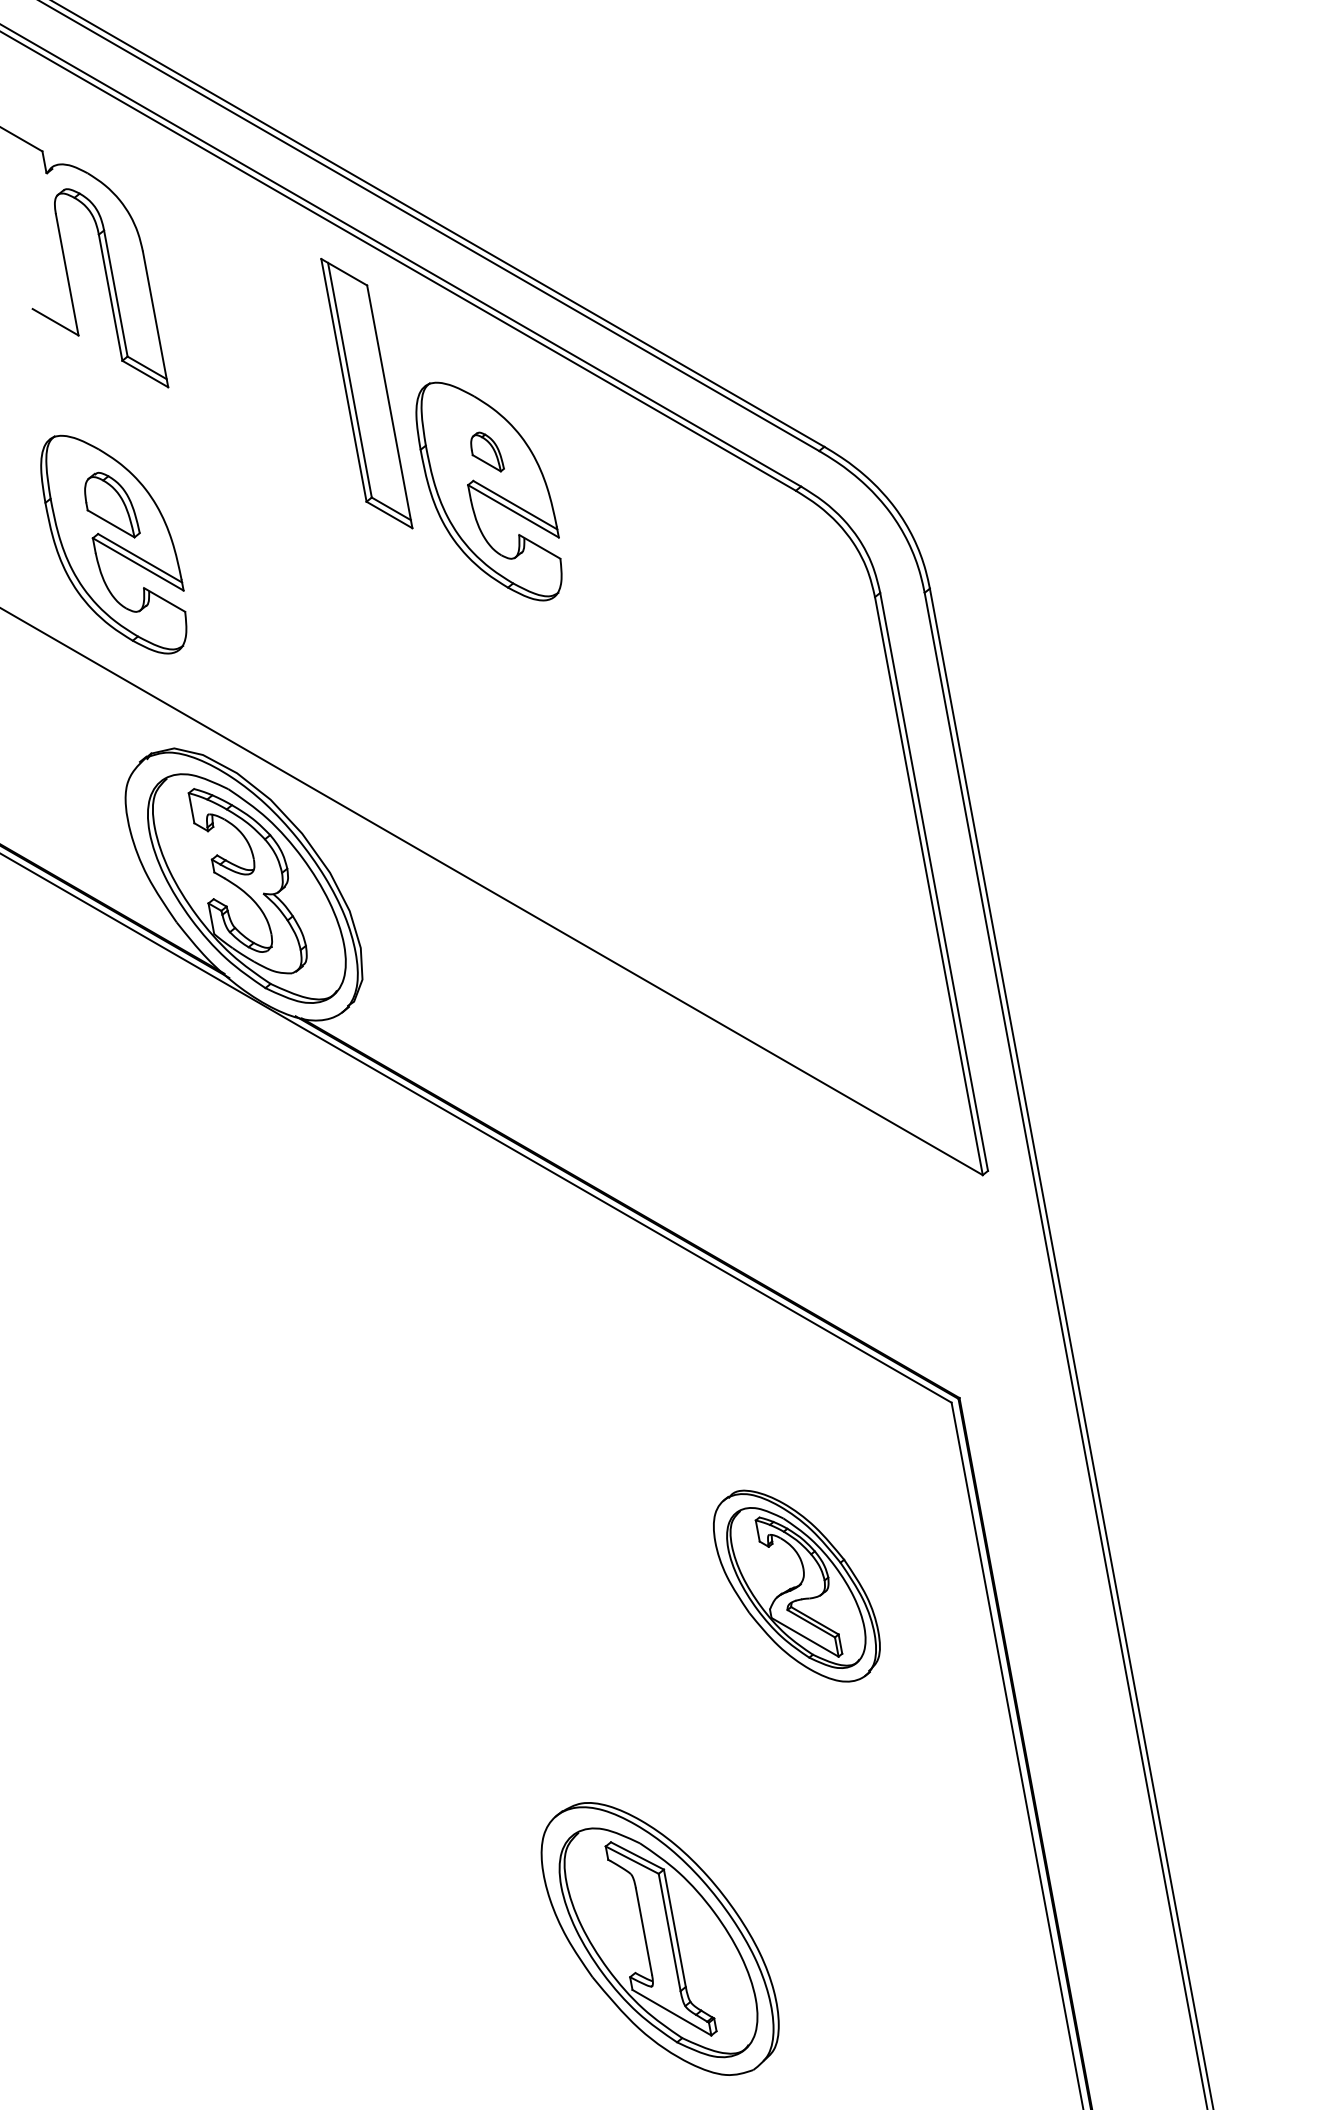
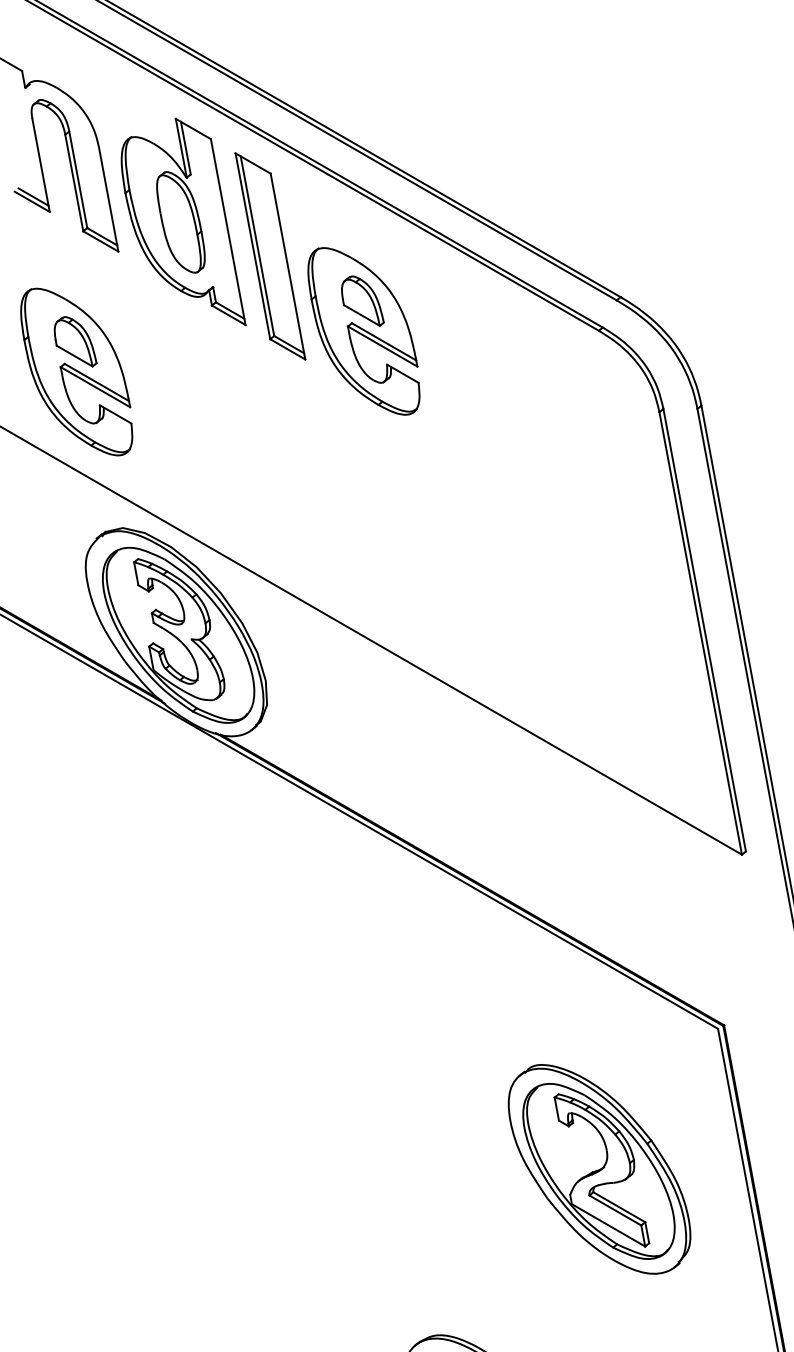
line: (57, 315) -> (33, 196), added
part: (253, 348) -> (183, 221), added
part: (487, 451) -> (362, 300), size x1.67
part: (796, 1585) -> (599, 1168), size x1.43

